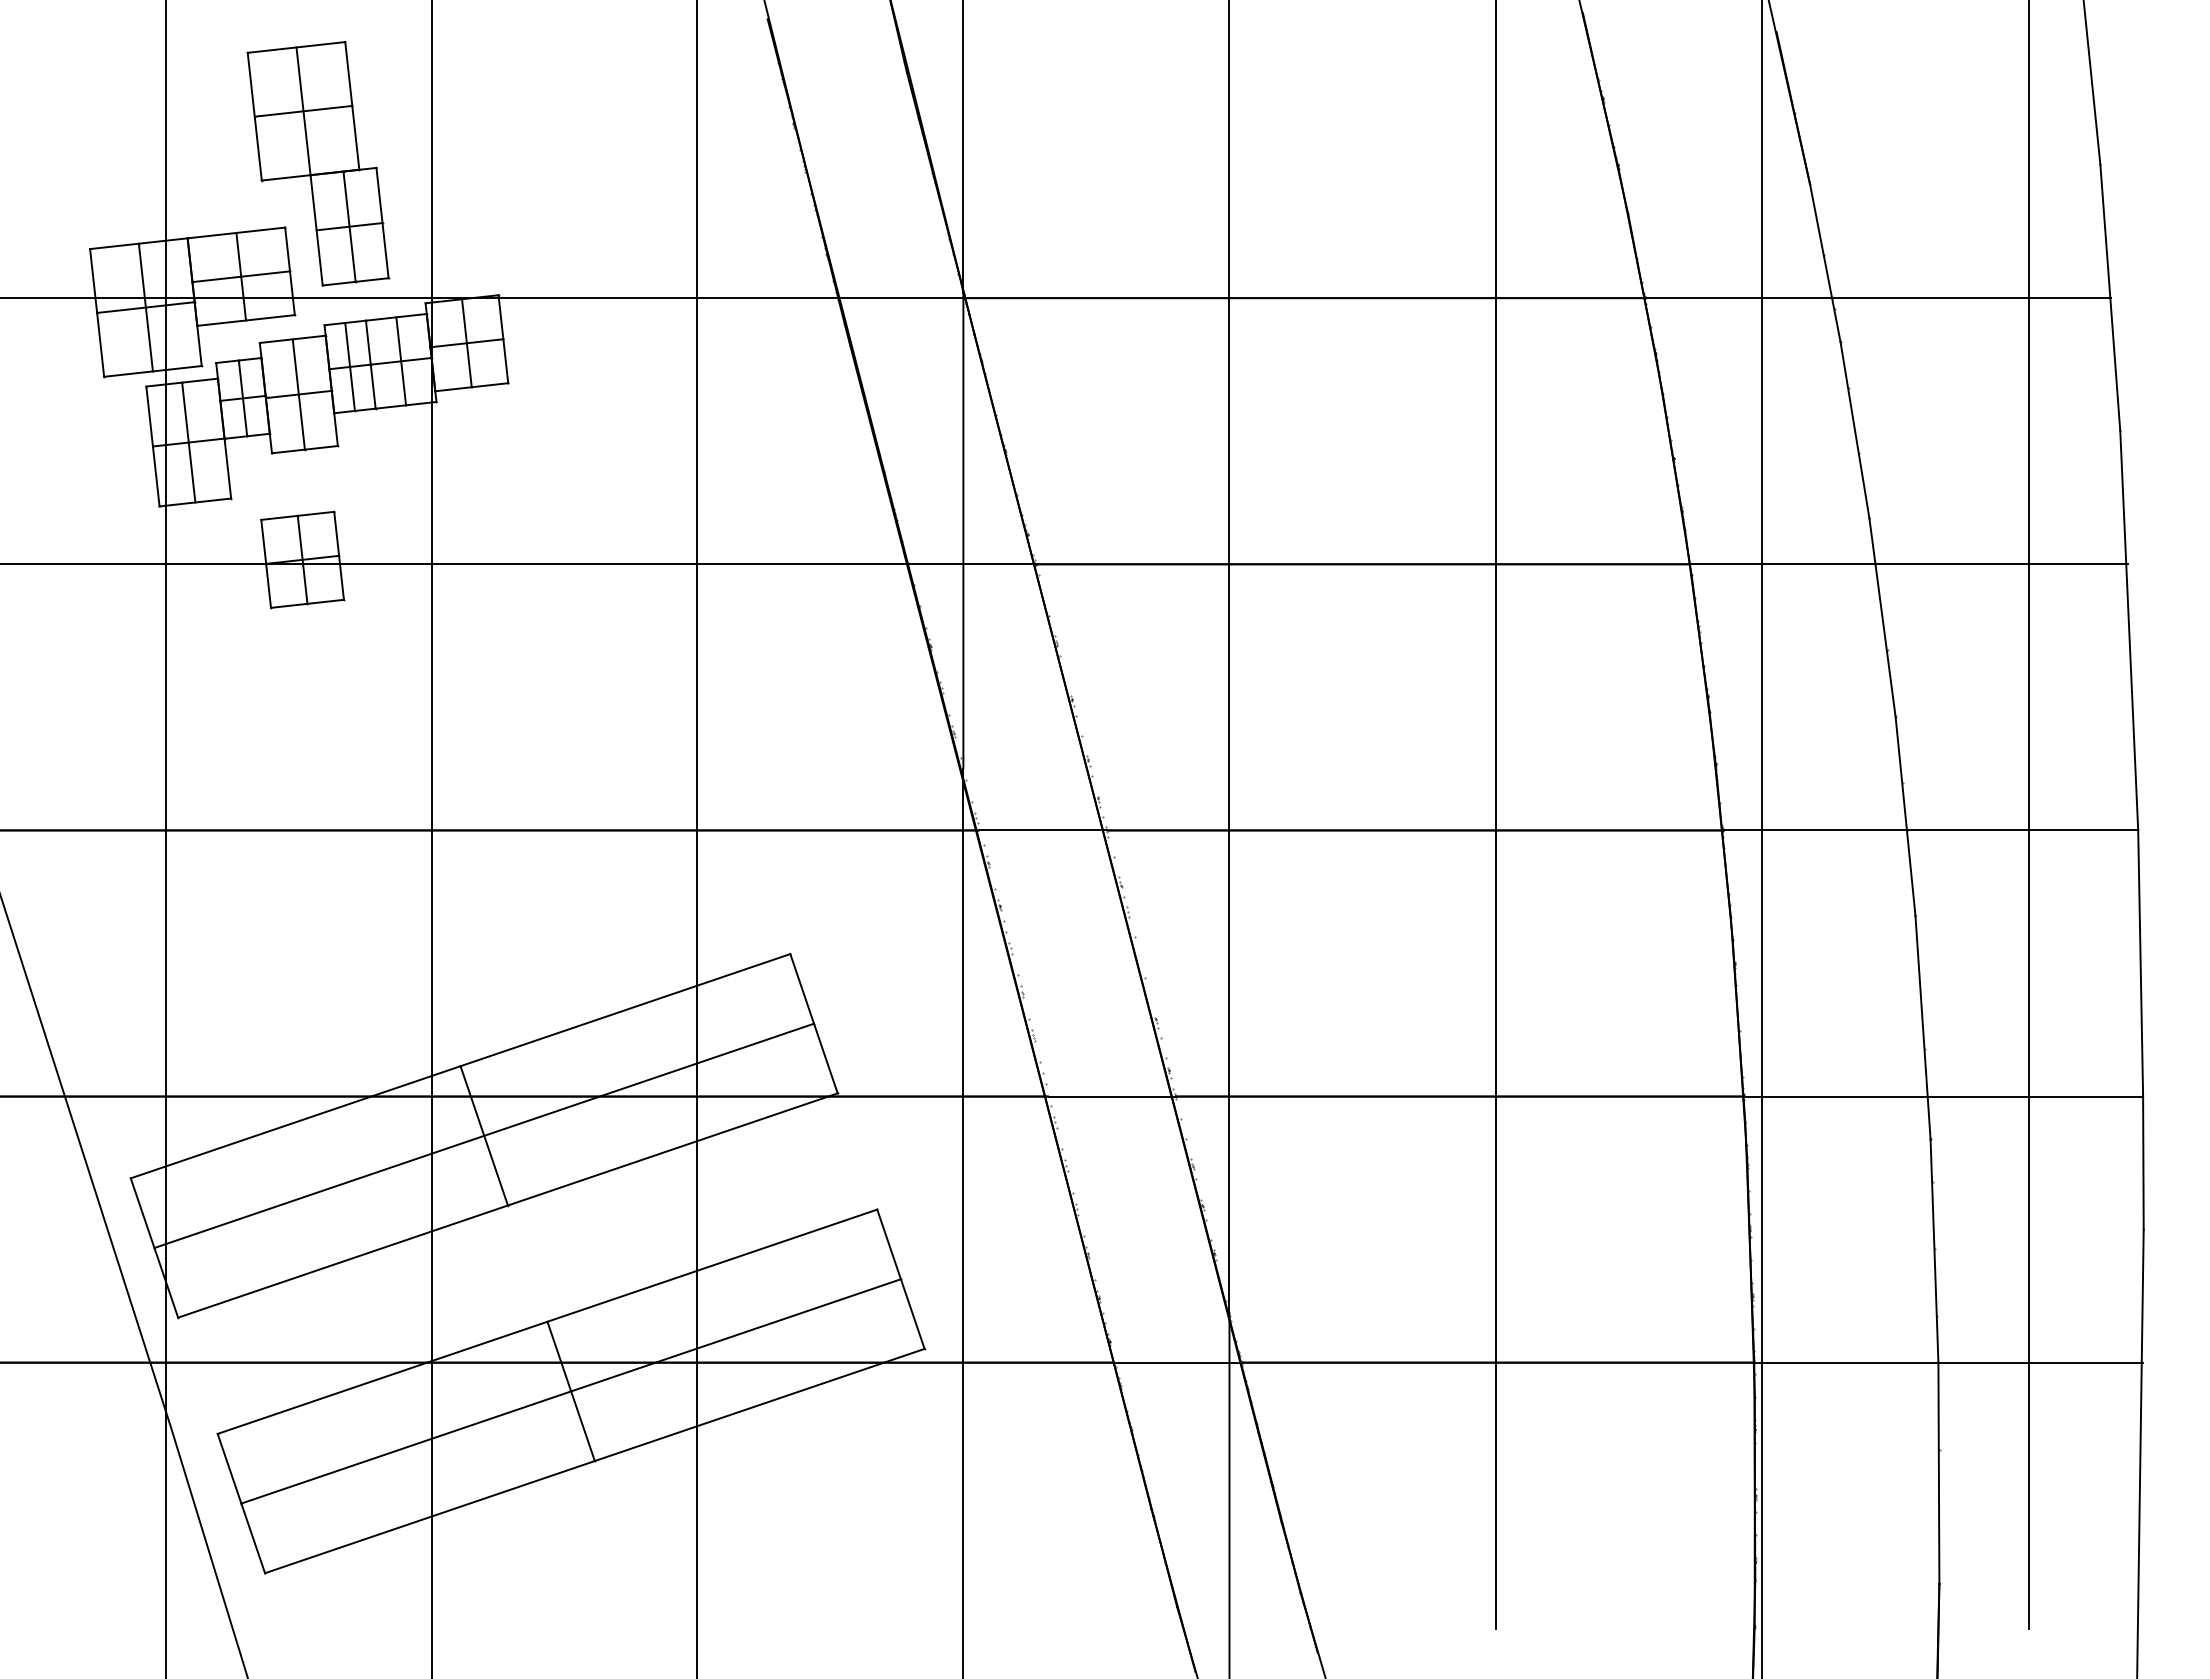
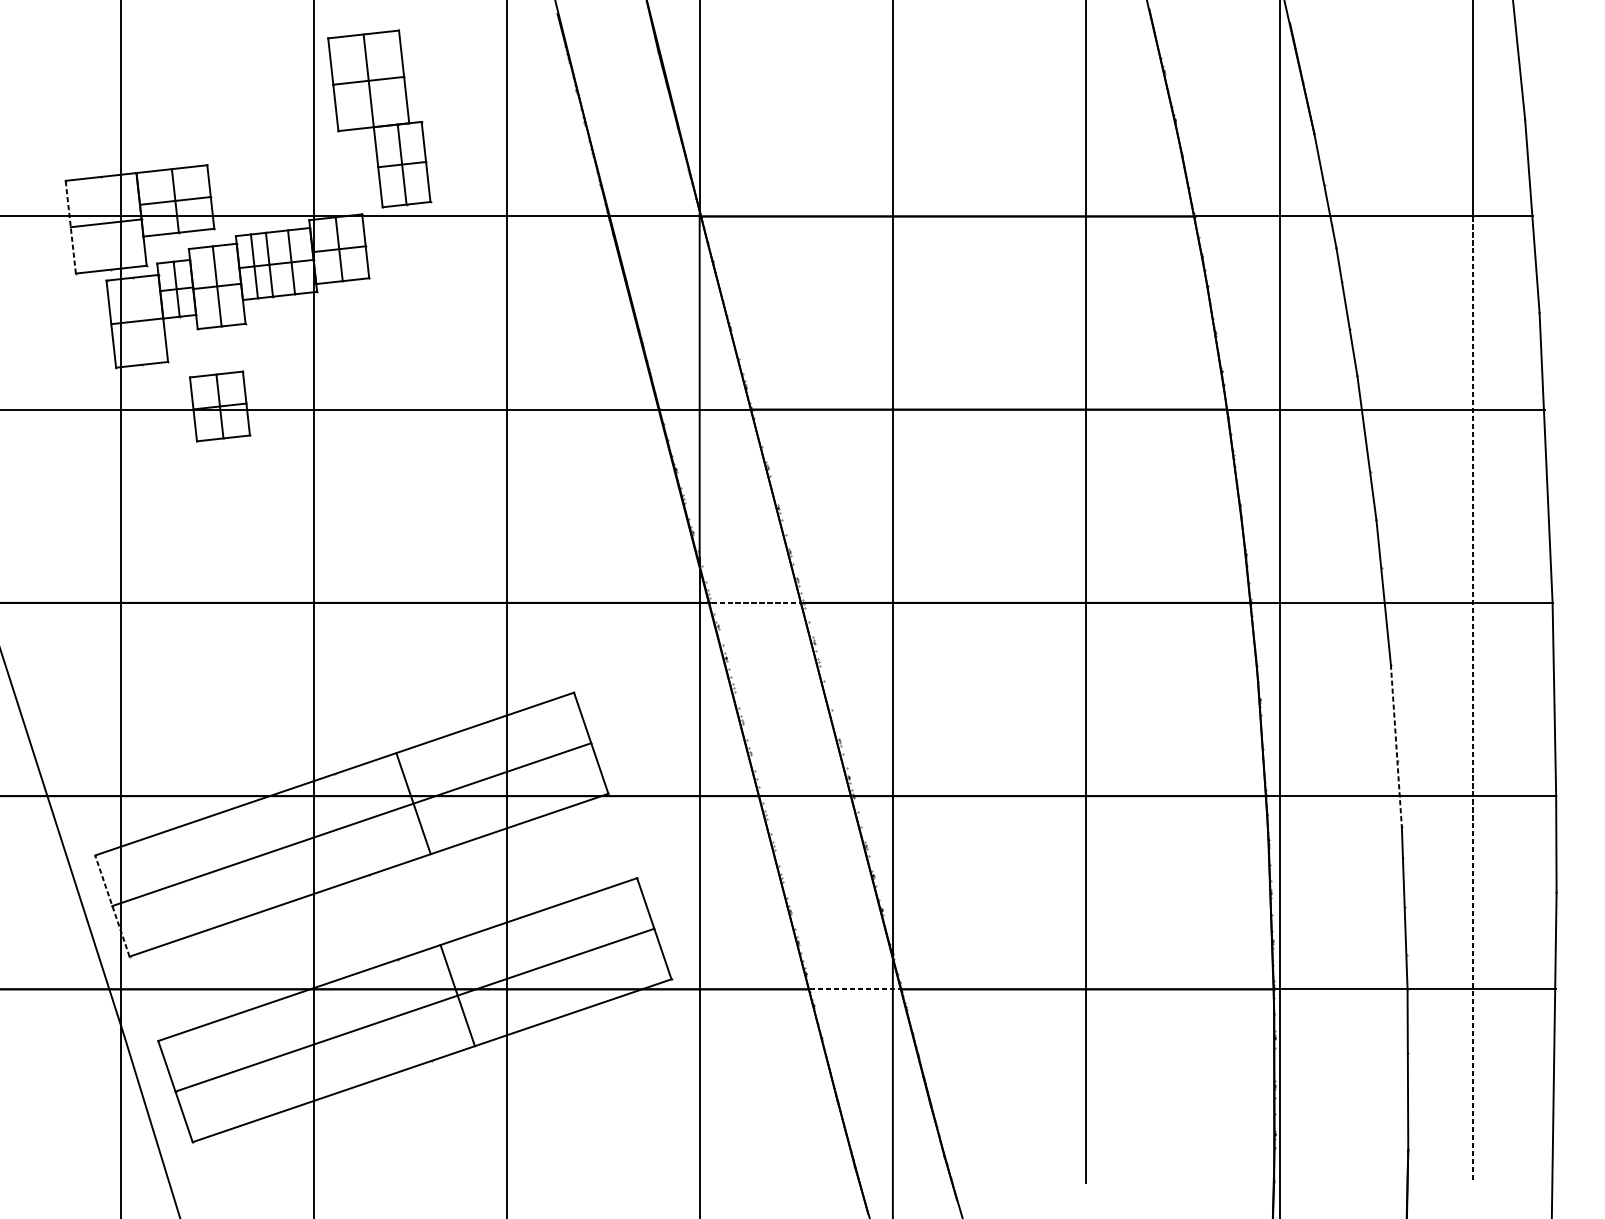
part: (318, 163) -> (379, 118), moved
line: (145, 307) -> (105, 223), removed
line: (97, 312) -> (71, 226), solid -> dashed
line: (188, 442) -> (137, 321), removed
line: (1043, 830) -> (757, 602), solid -> dashed
line: (2028, 963) -> (1472, 699), solid -> dashed
line: (1923, 1027) -> (1396, 745), solid -> dashed
line: (483, 1135) -> (413, 803), moved
line: (154, 1248) -> (112, 906), solid -> dashed
line: (1178, 1362) -> (855, 989), solid -> dashed
line: (570, 1391) -> (457, 995), moved

